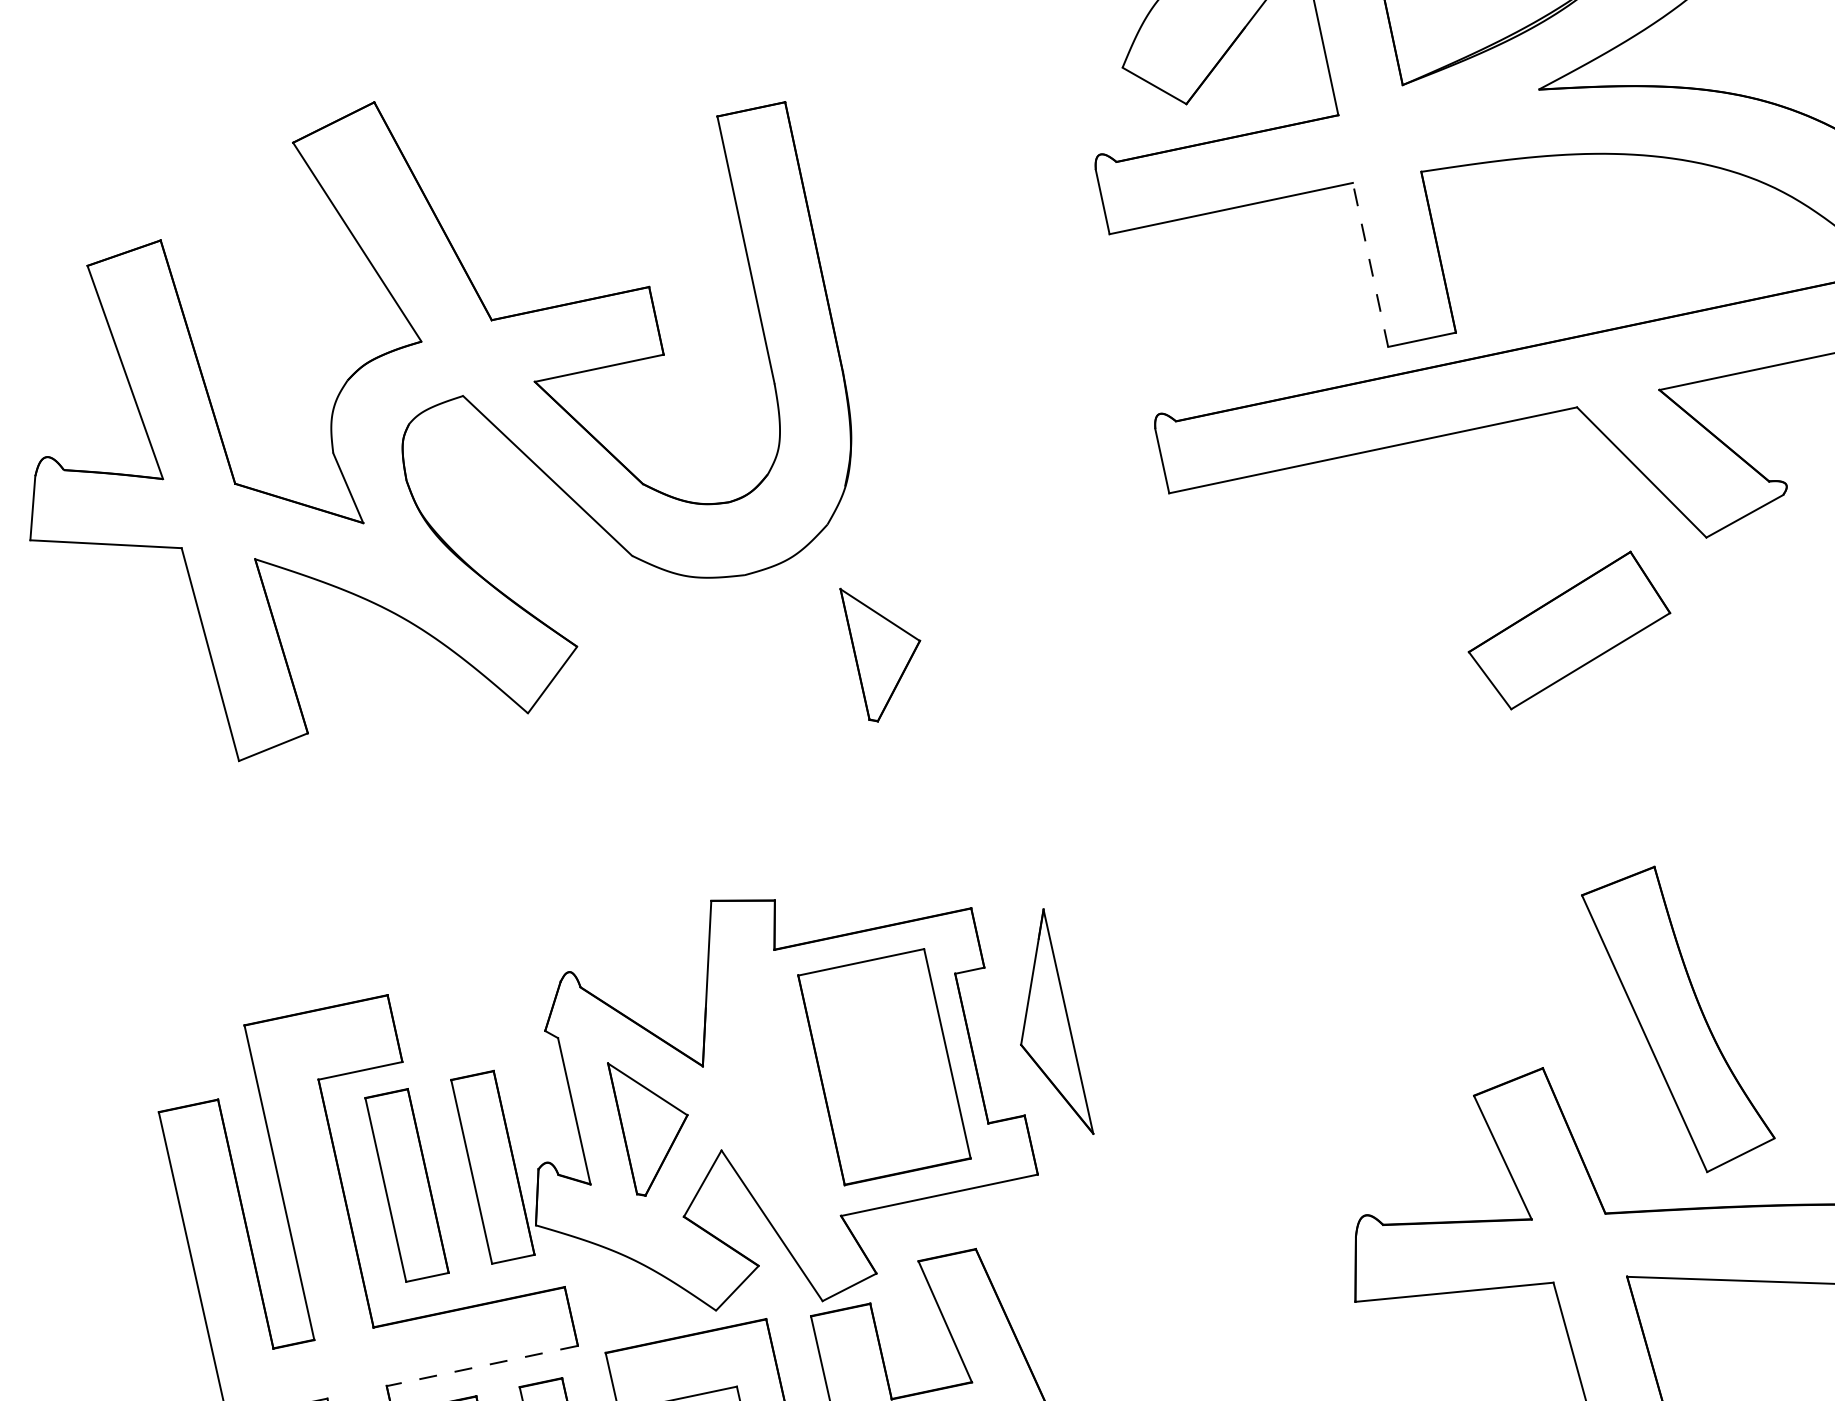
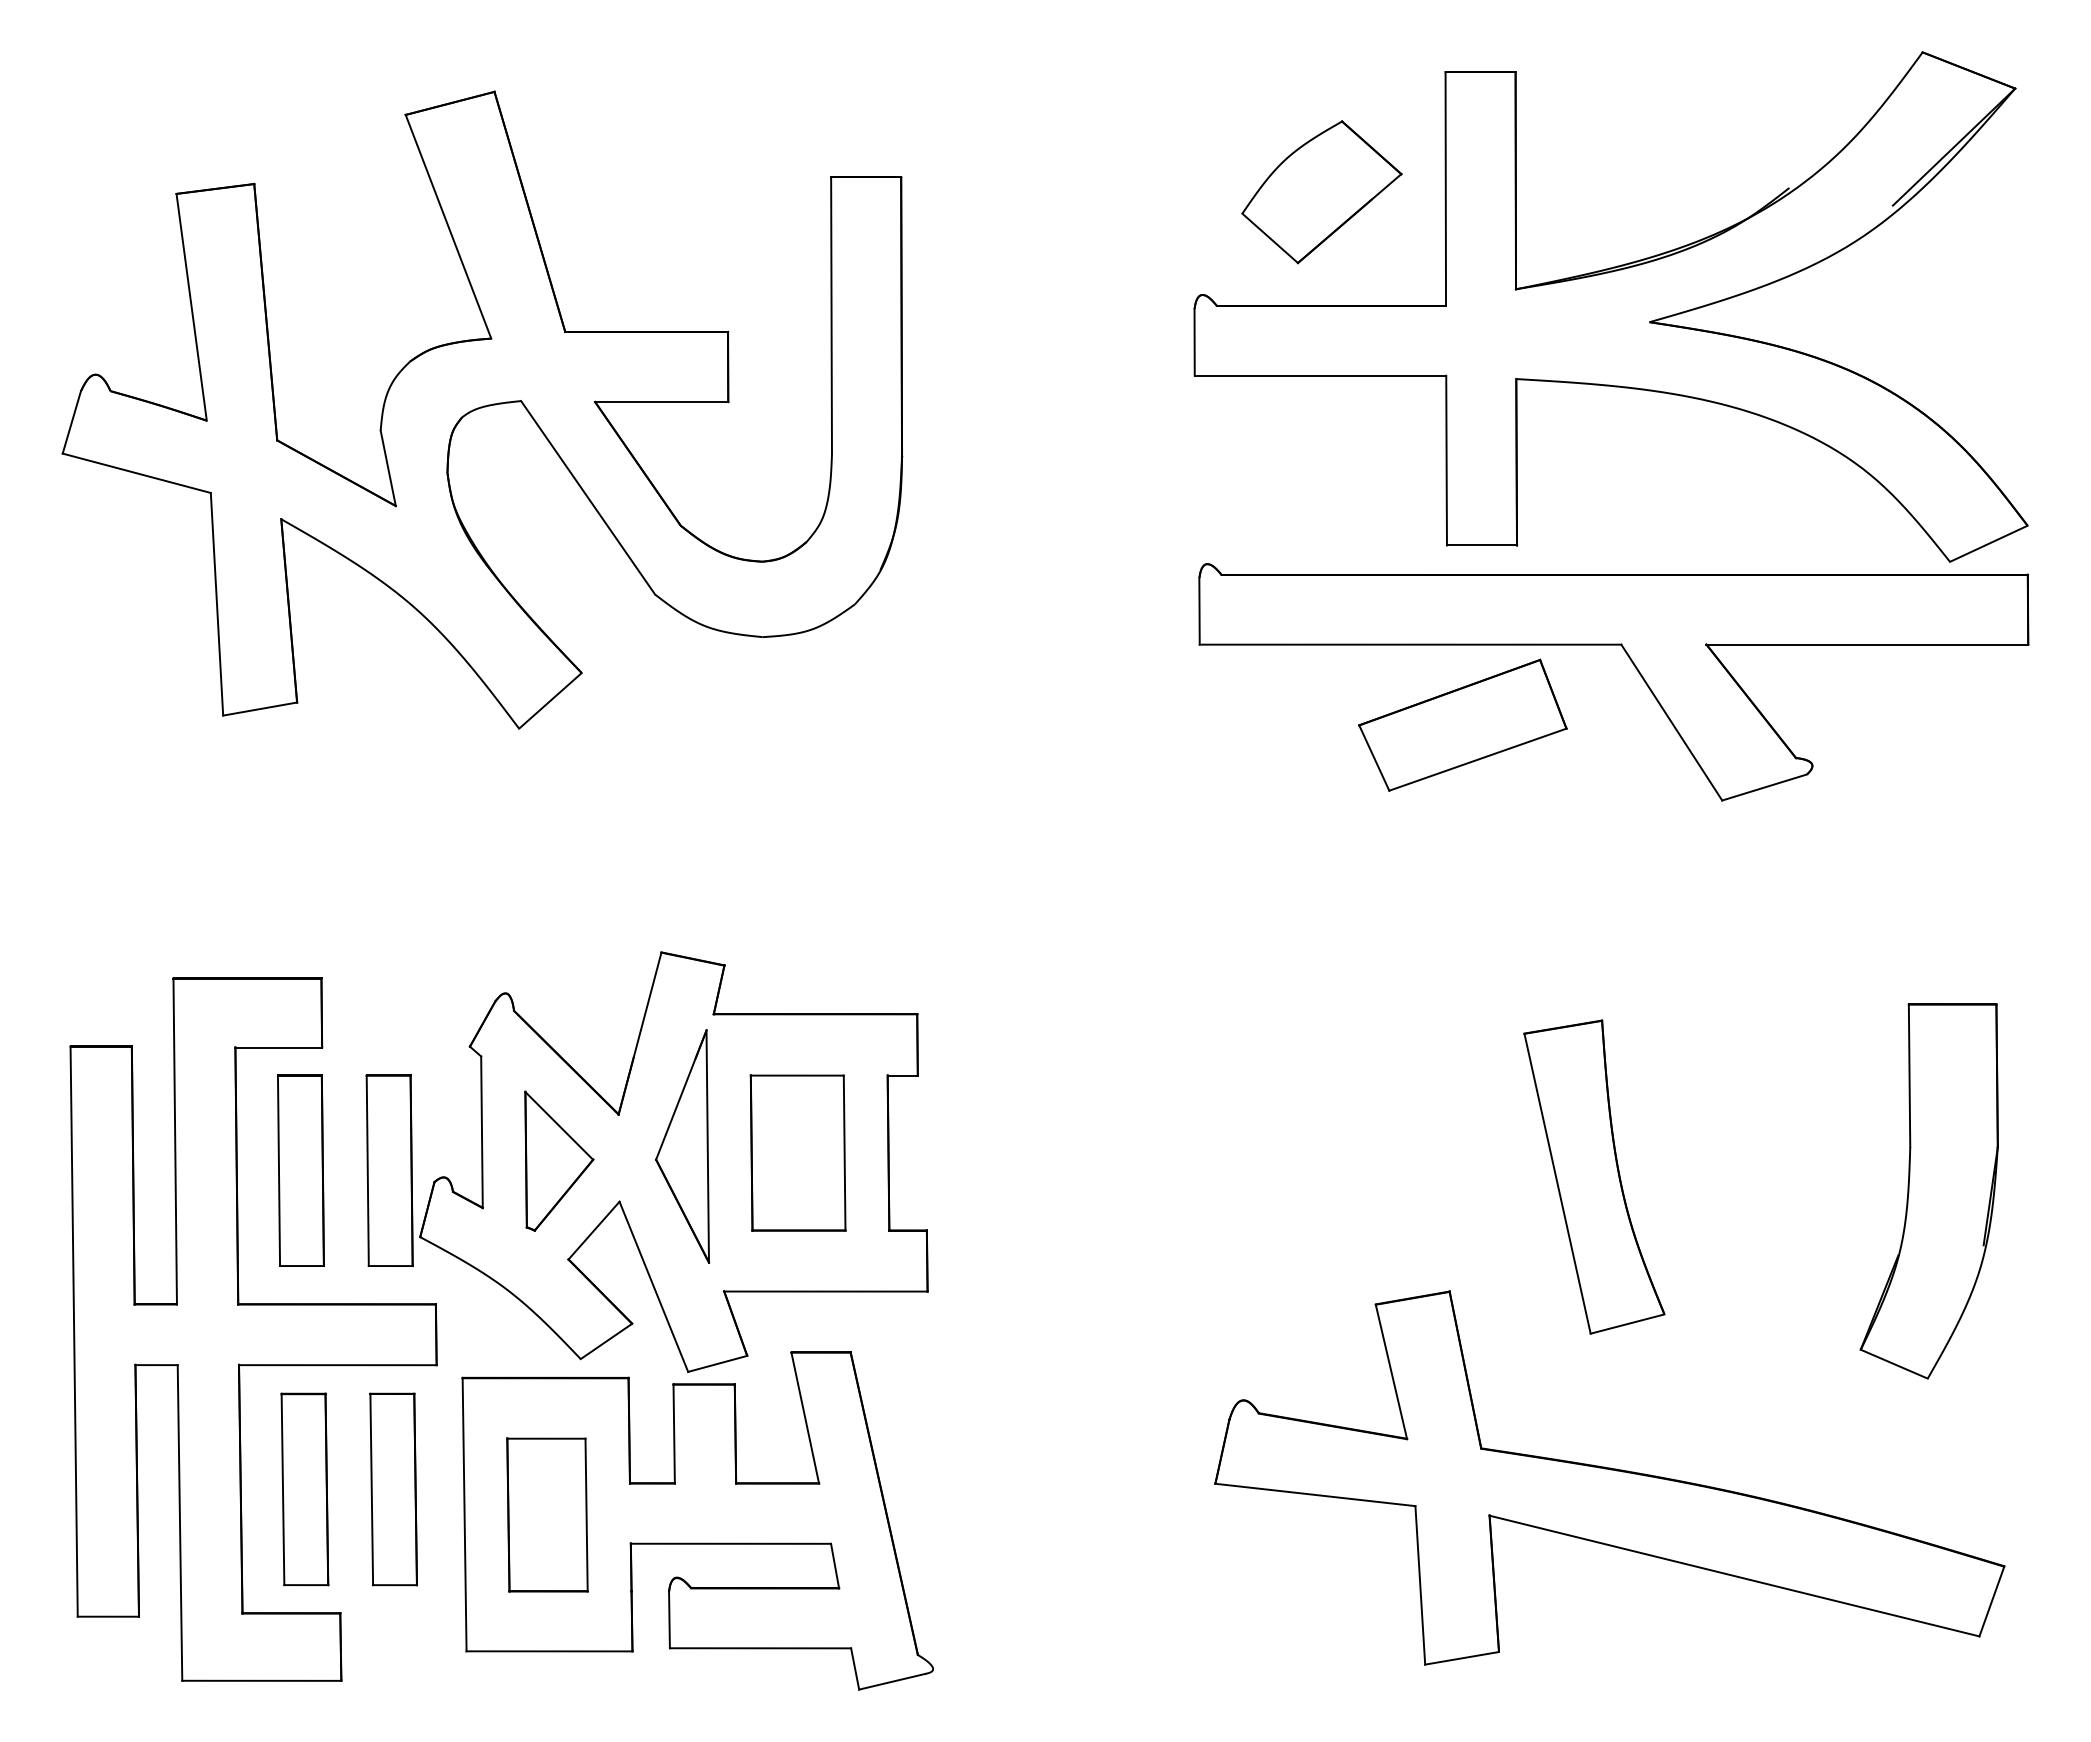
line: (1370, 264) -> (1446, 460), dashed -> solid
part: (1568, 630) -> (1462, 724), moved
part: (887, 648) -> (888, 739), removed
part: (1678, 1019) -> (1594, 1176), moved
part: (1043, 1026) -> (682, 1146), moved
part: (883, 1066) -> (797, 1152), size x0.71
line: (482, 1366) -> (337, 1365), dashed -> solid

